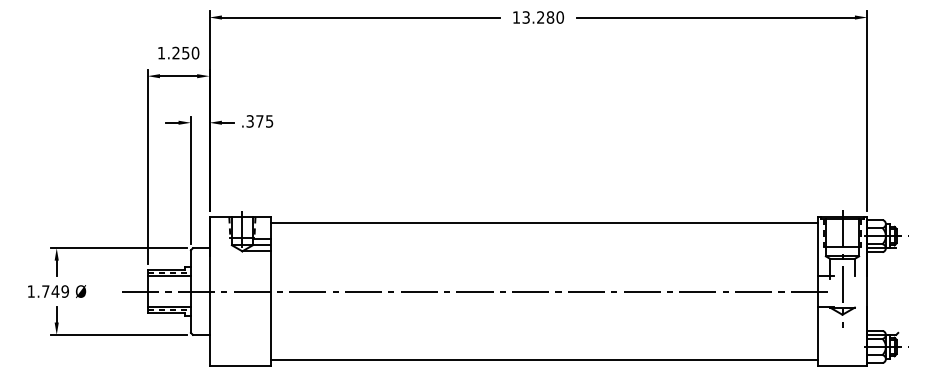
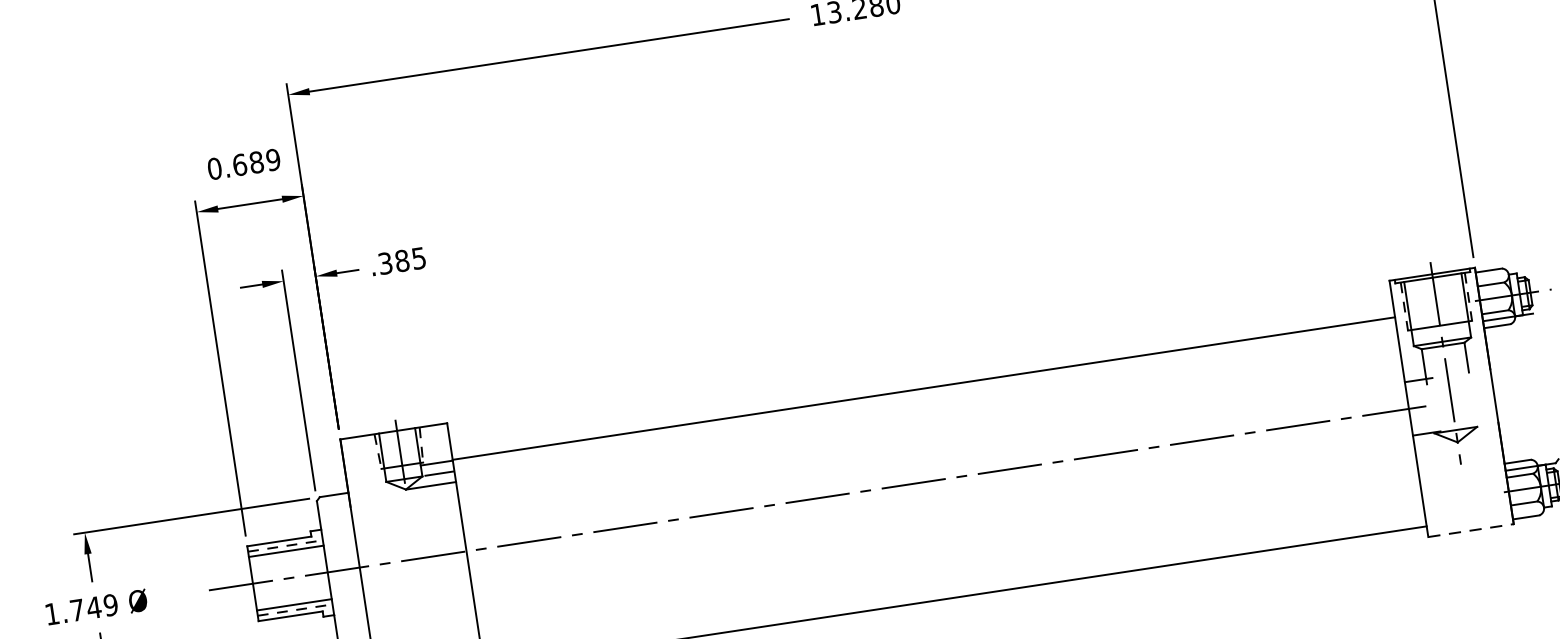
text: (178, 52) -> (243, 163), 1.250 -> 0.689
text: (259, 121) -> (401, 261), .375 -> .385
line: (544, 223) -> (923, 388), moved
line: (842, 365) -> (1470, 529), solid -> dashed

